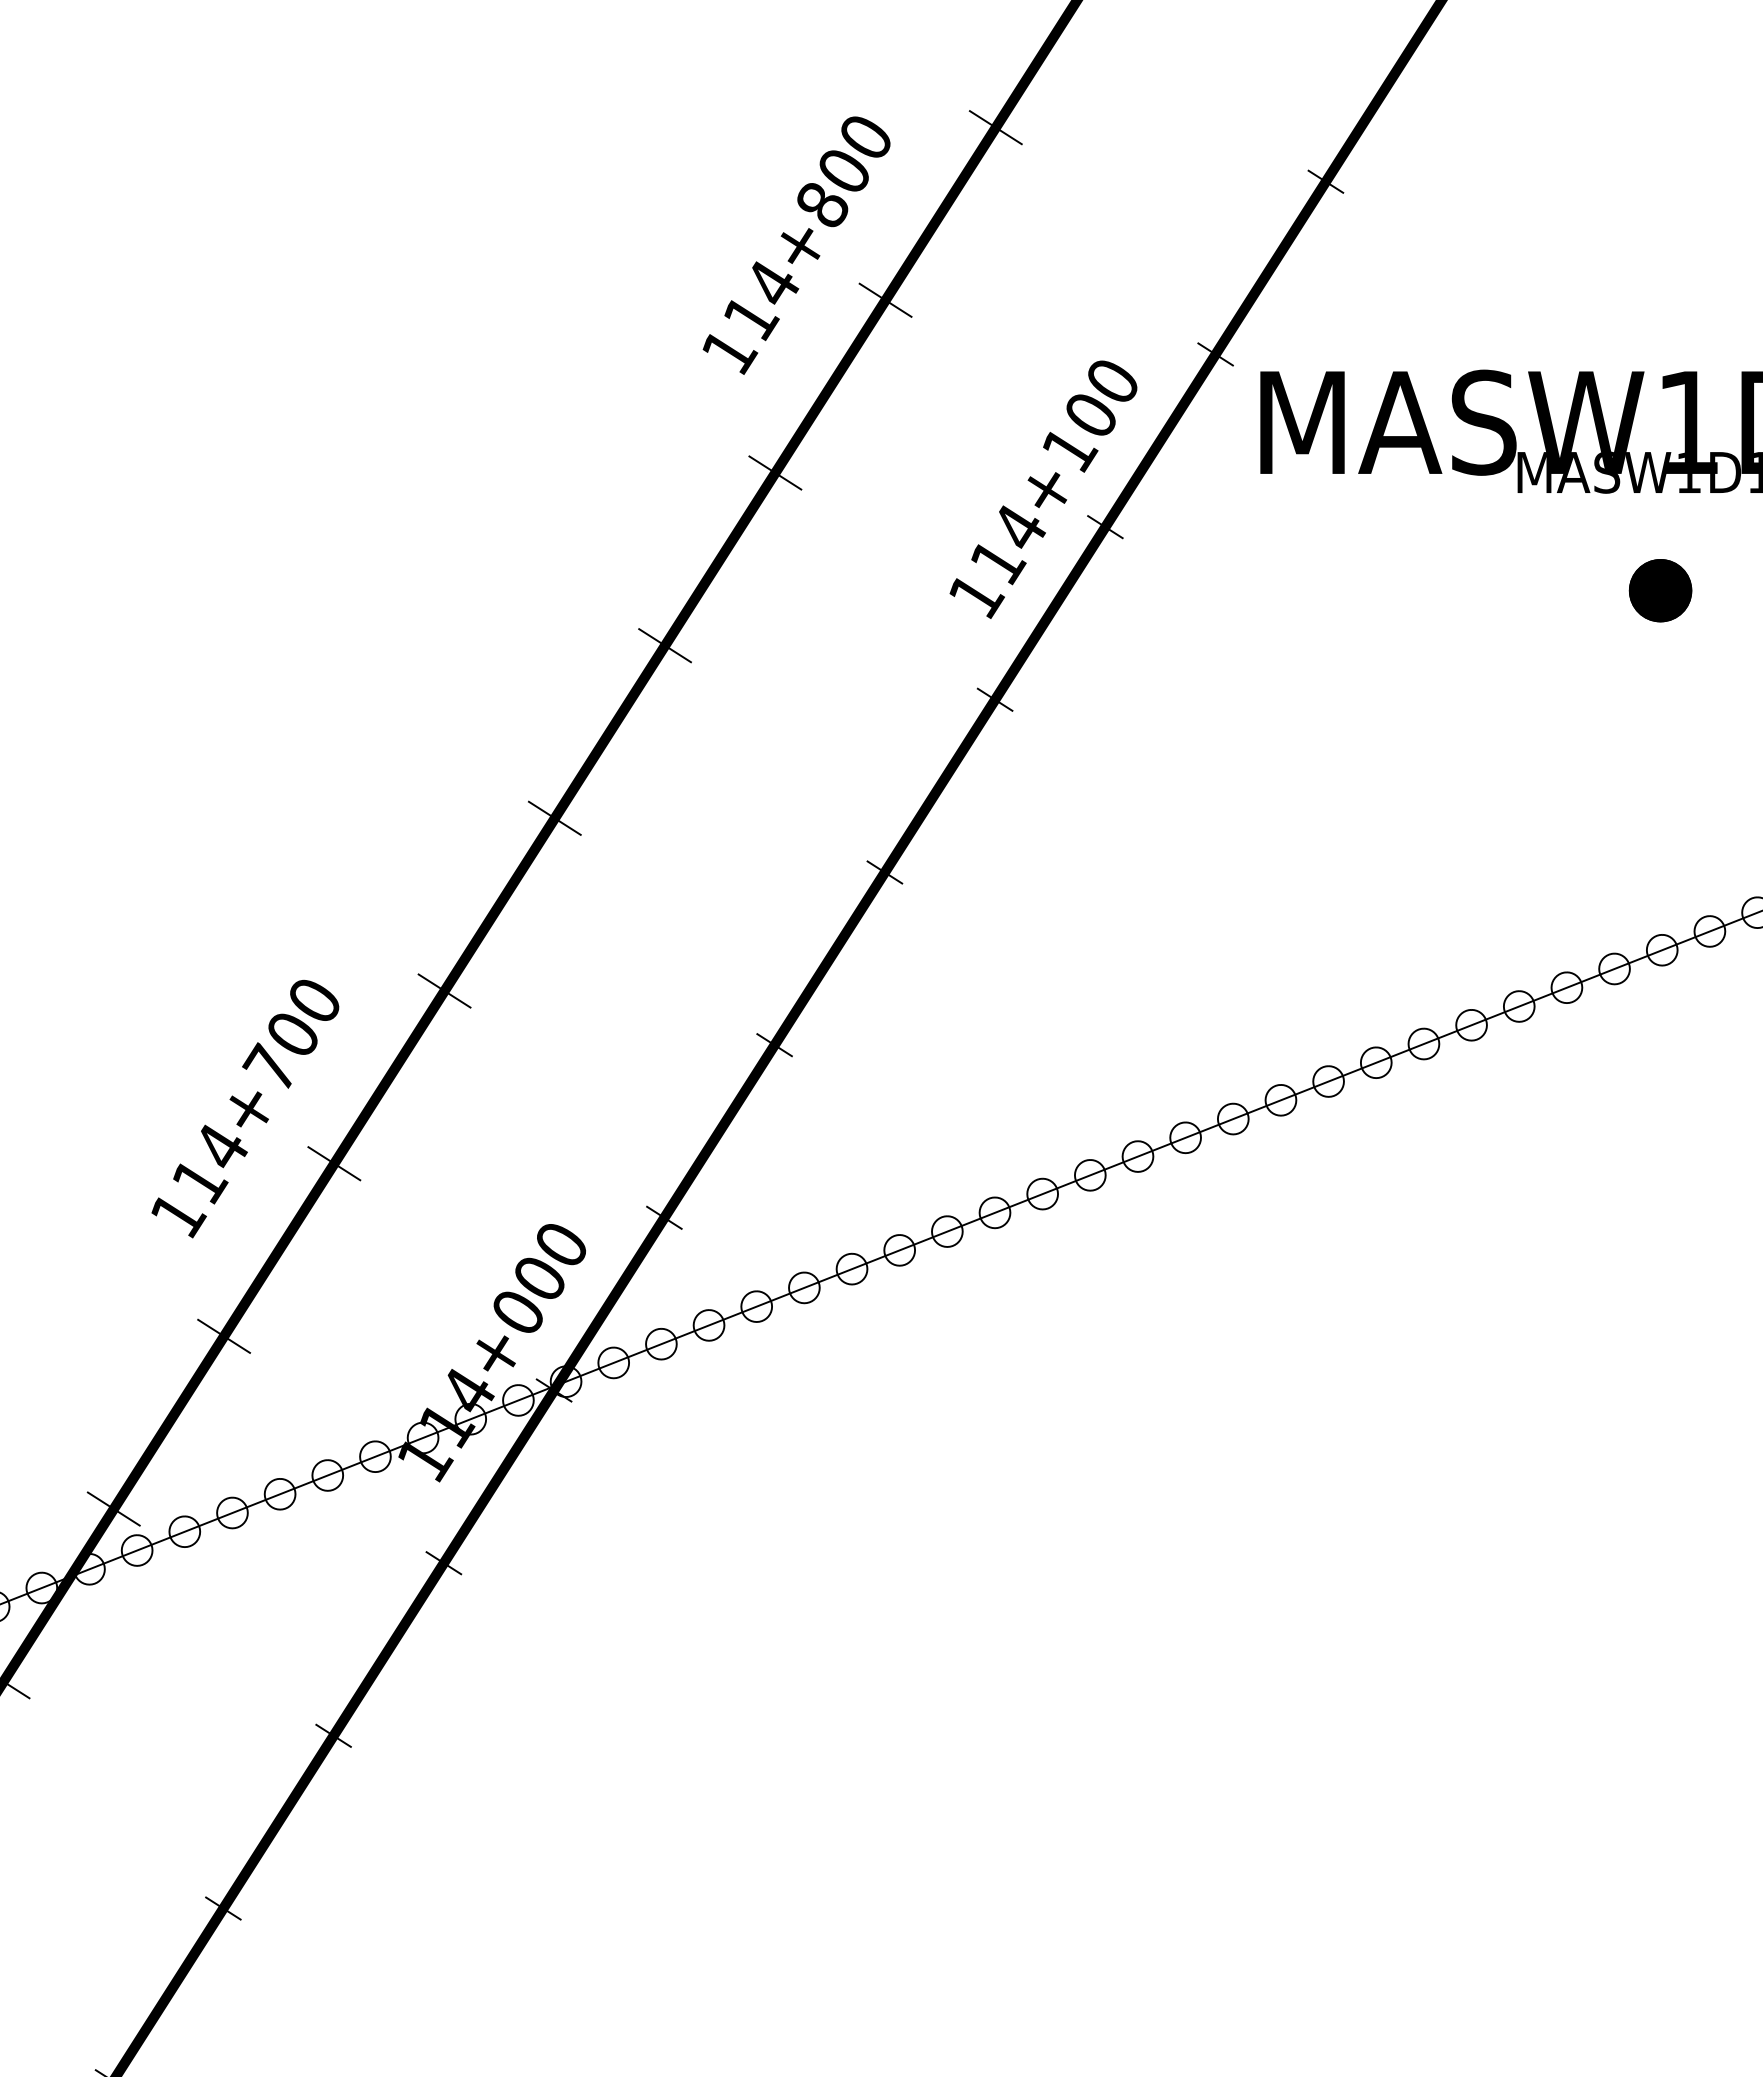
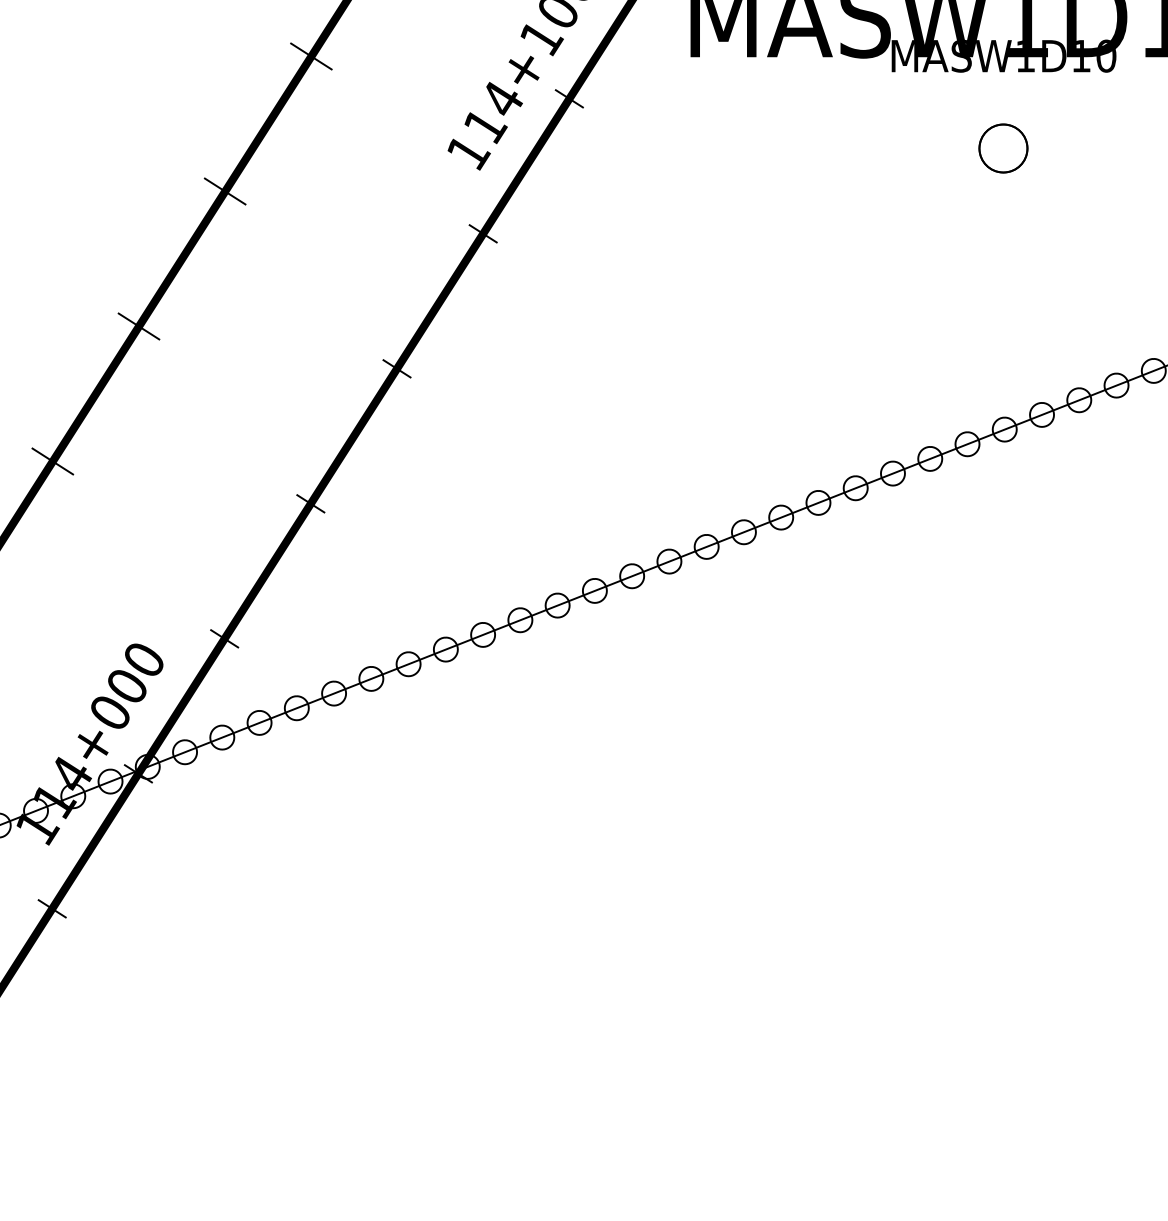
fill: (1660, 590) -> (1003, 148), removed
fill: (1660, 590) -> (1003, 148), removed

